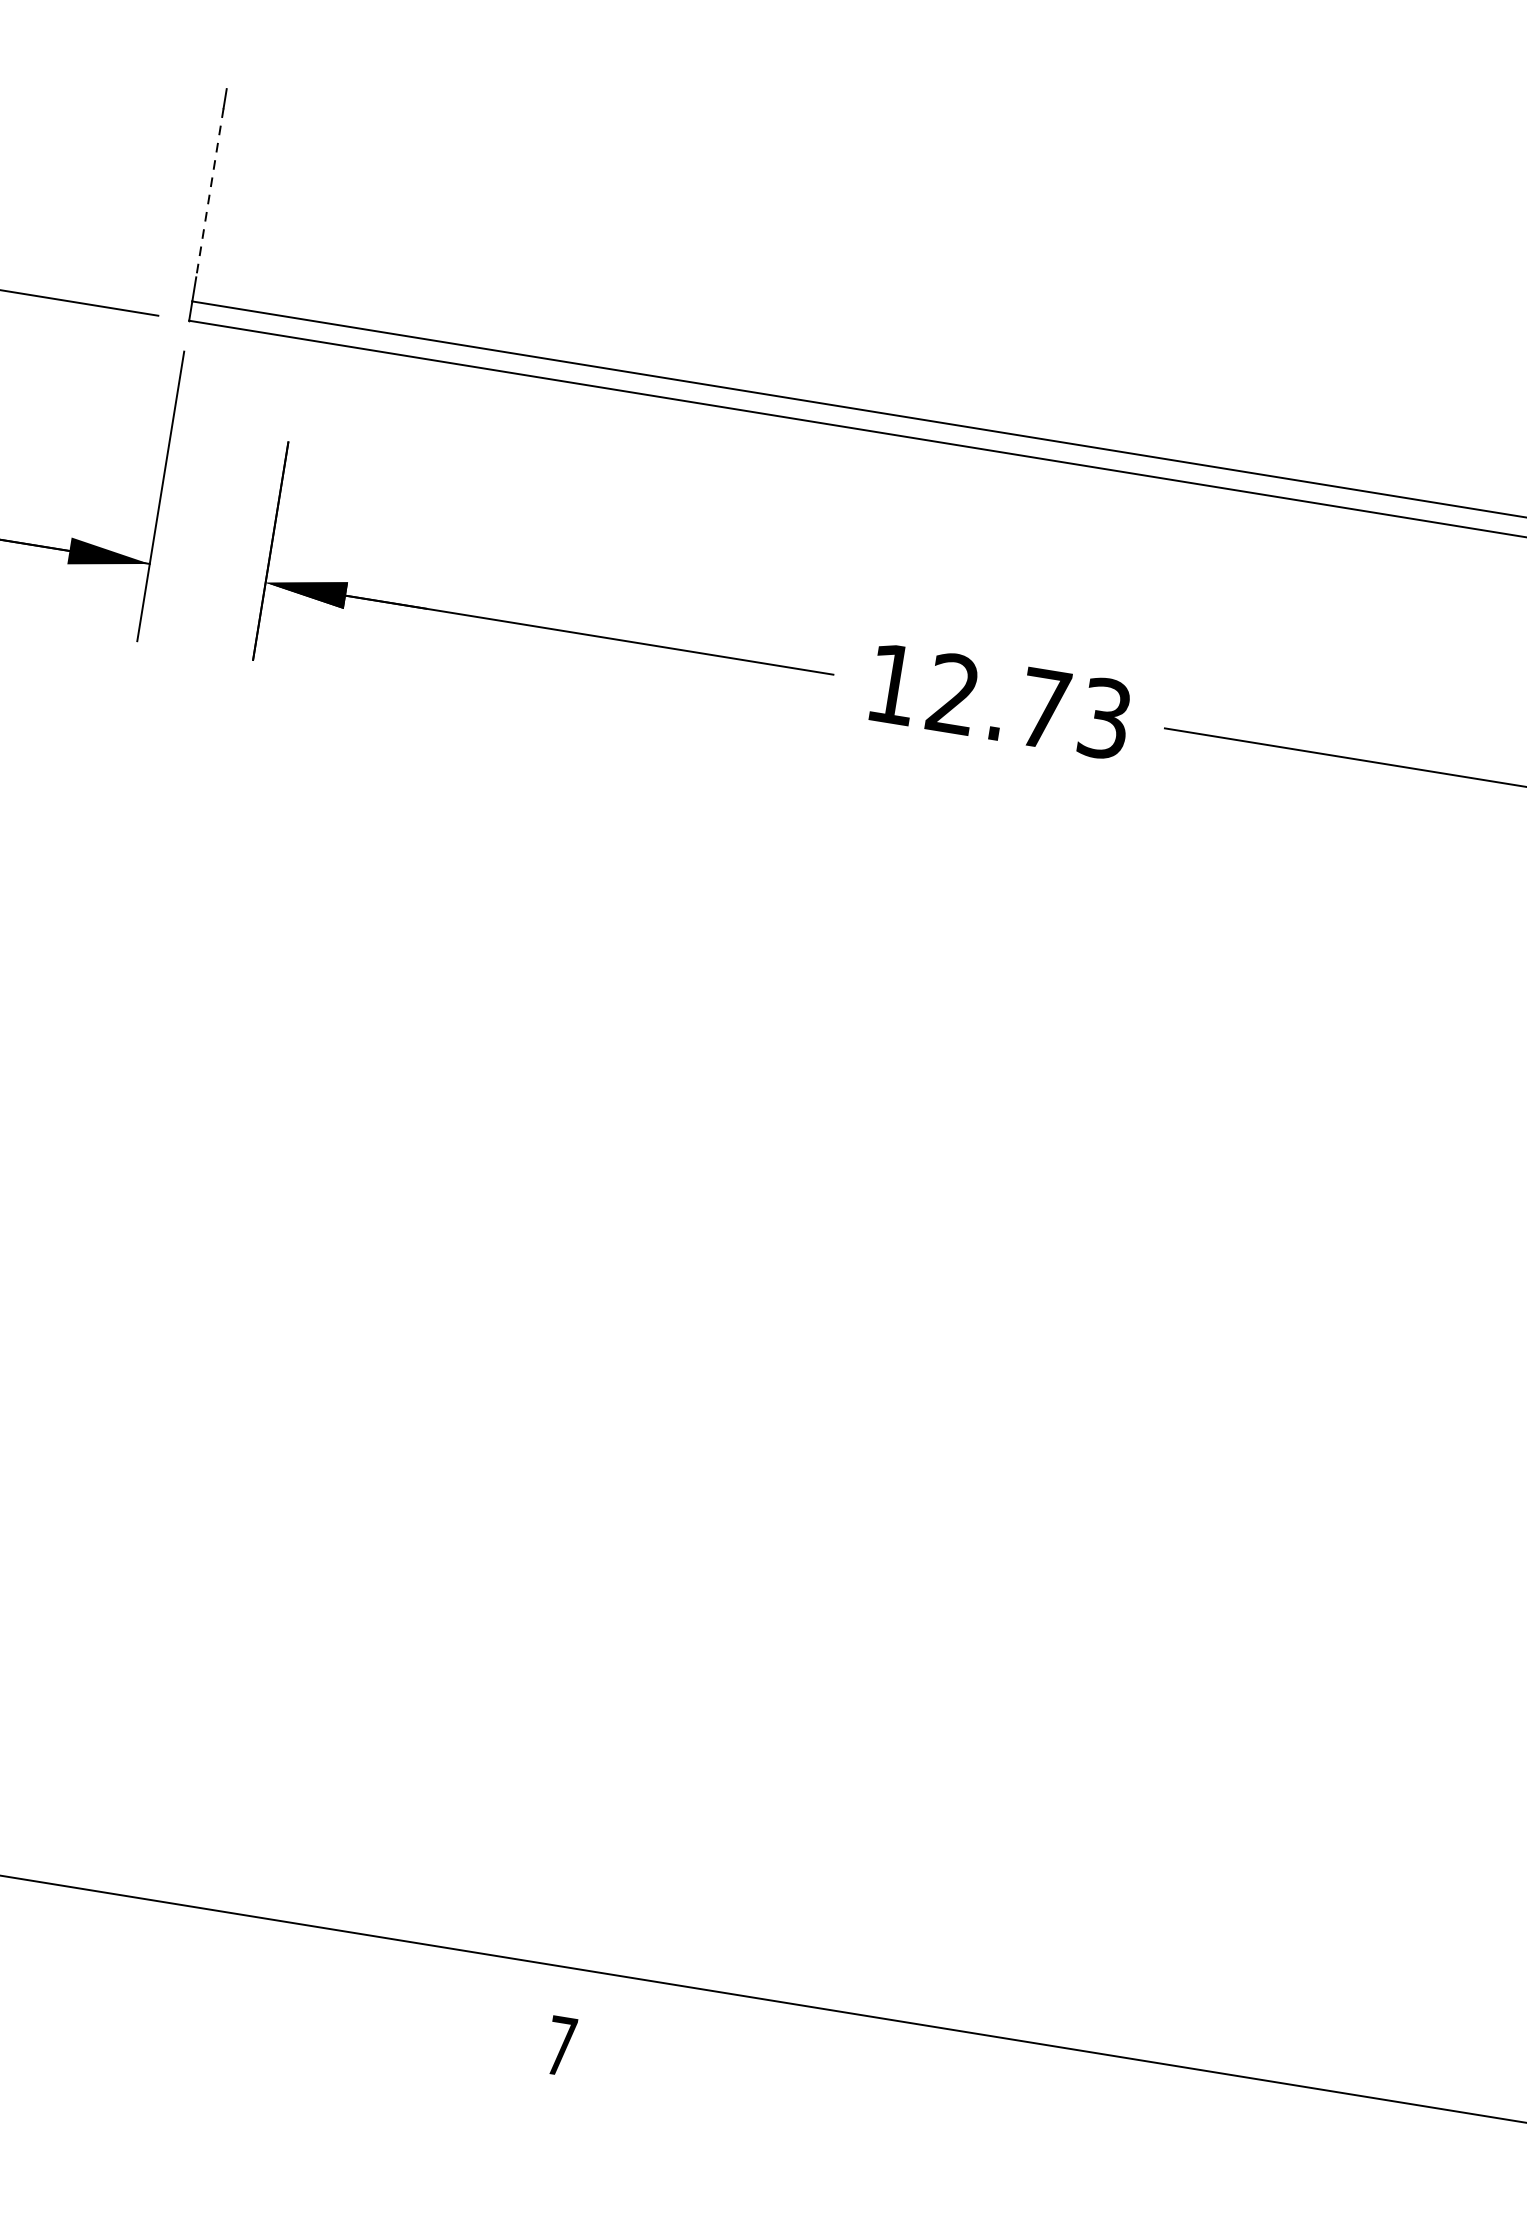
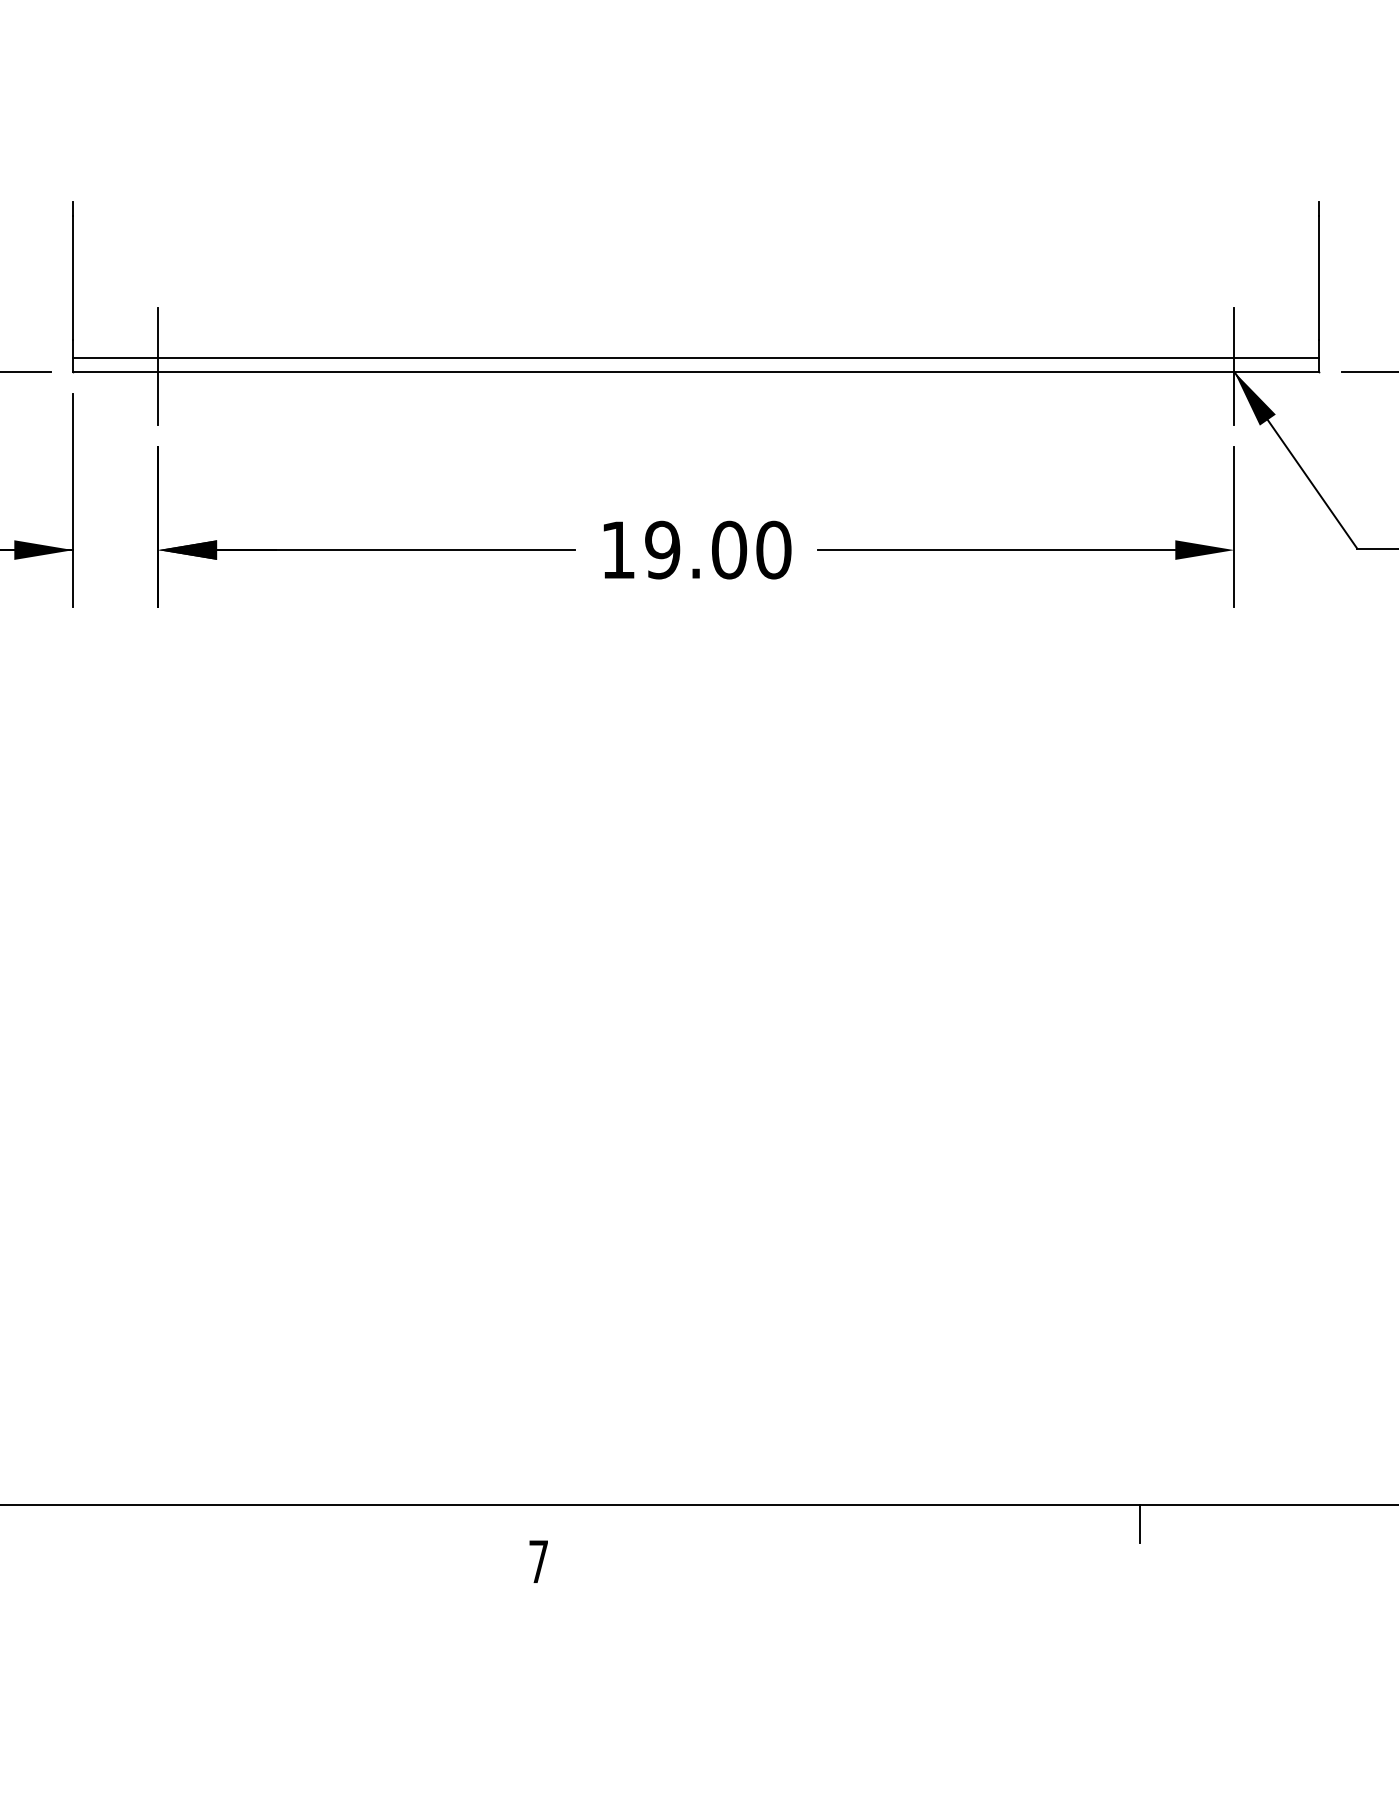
line: (210, 192) -> (73, 277), dashed -> solid
line: (306, 331) -> (158, 365), added
text: (1029, 705) -> (718, 549), 12.73 -> 19.00
line: (1388, 2126) -> (1139, 1523), added

